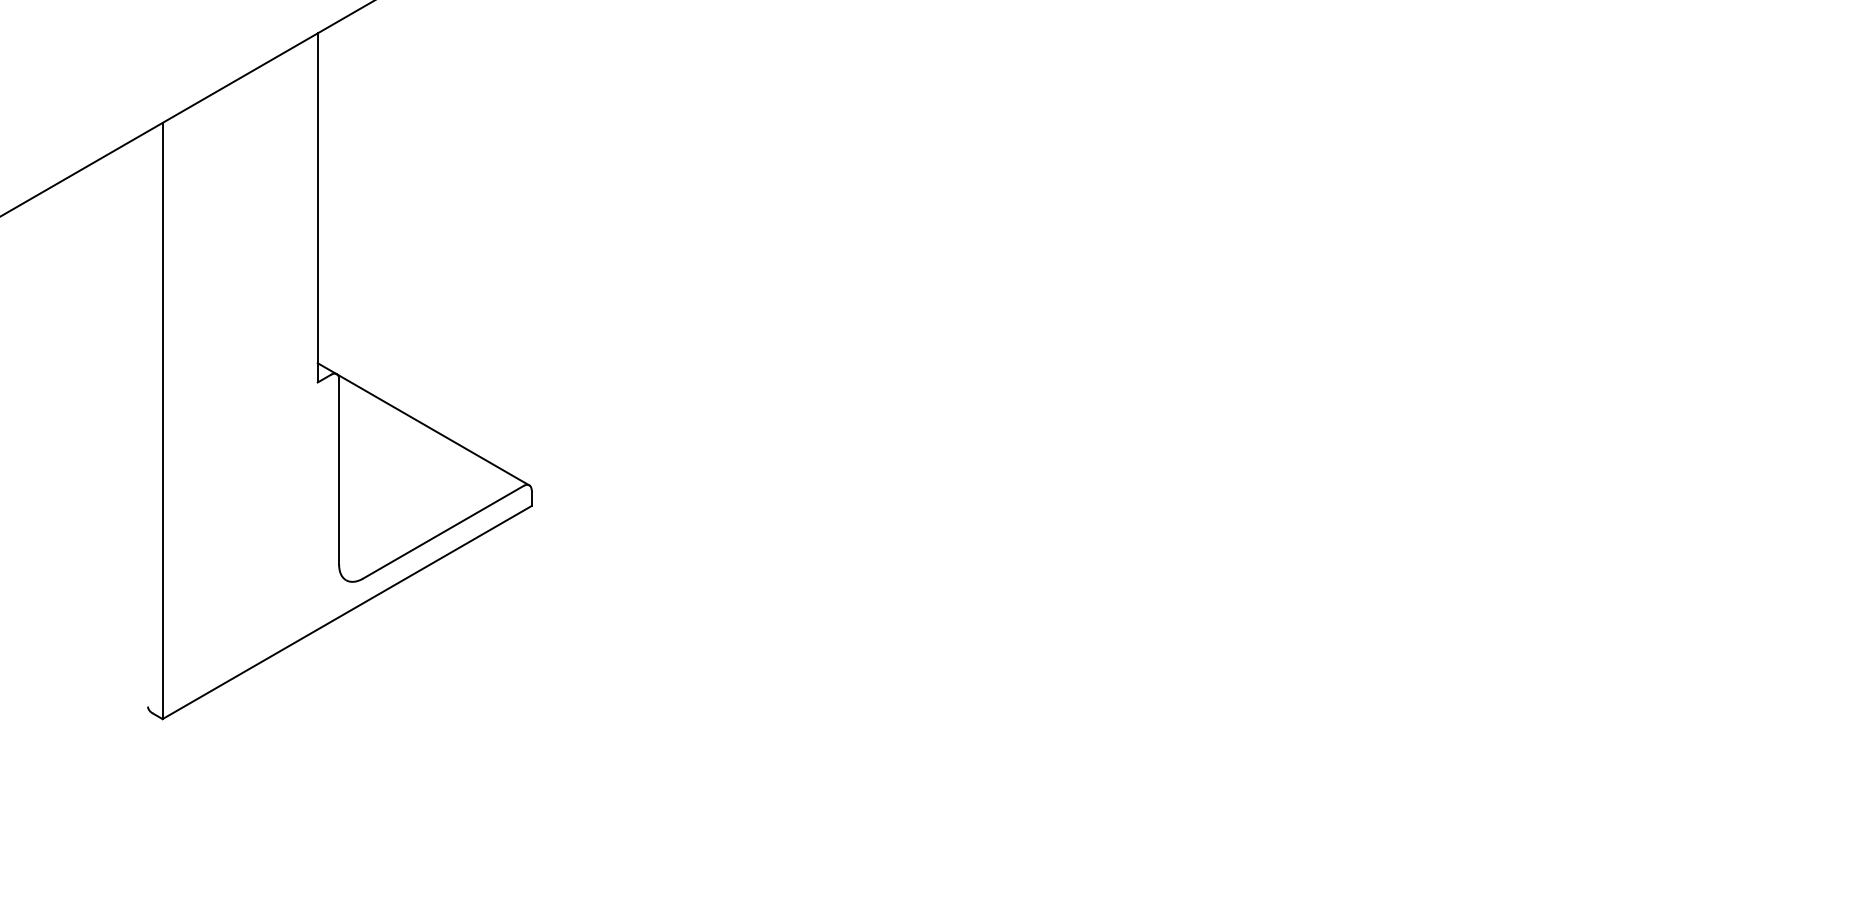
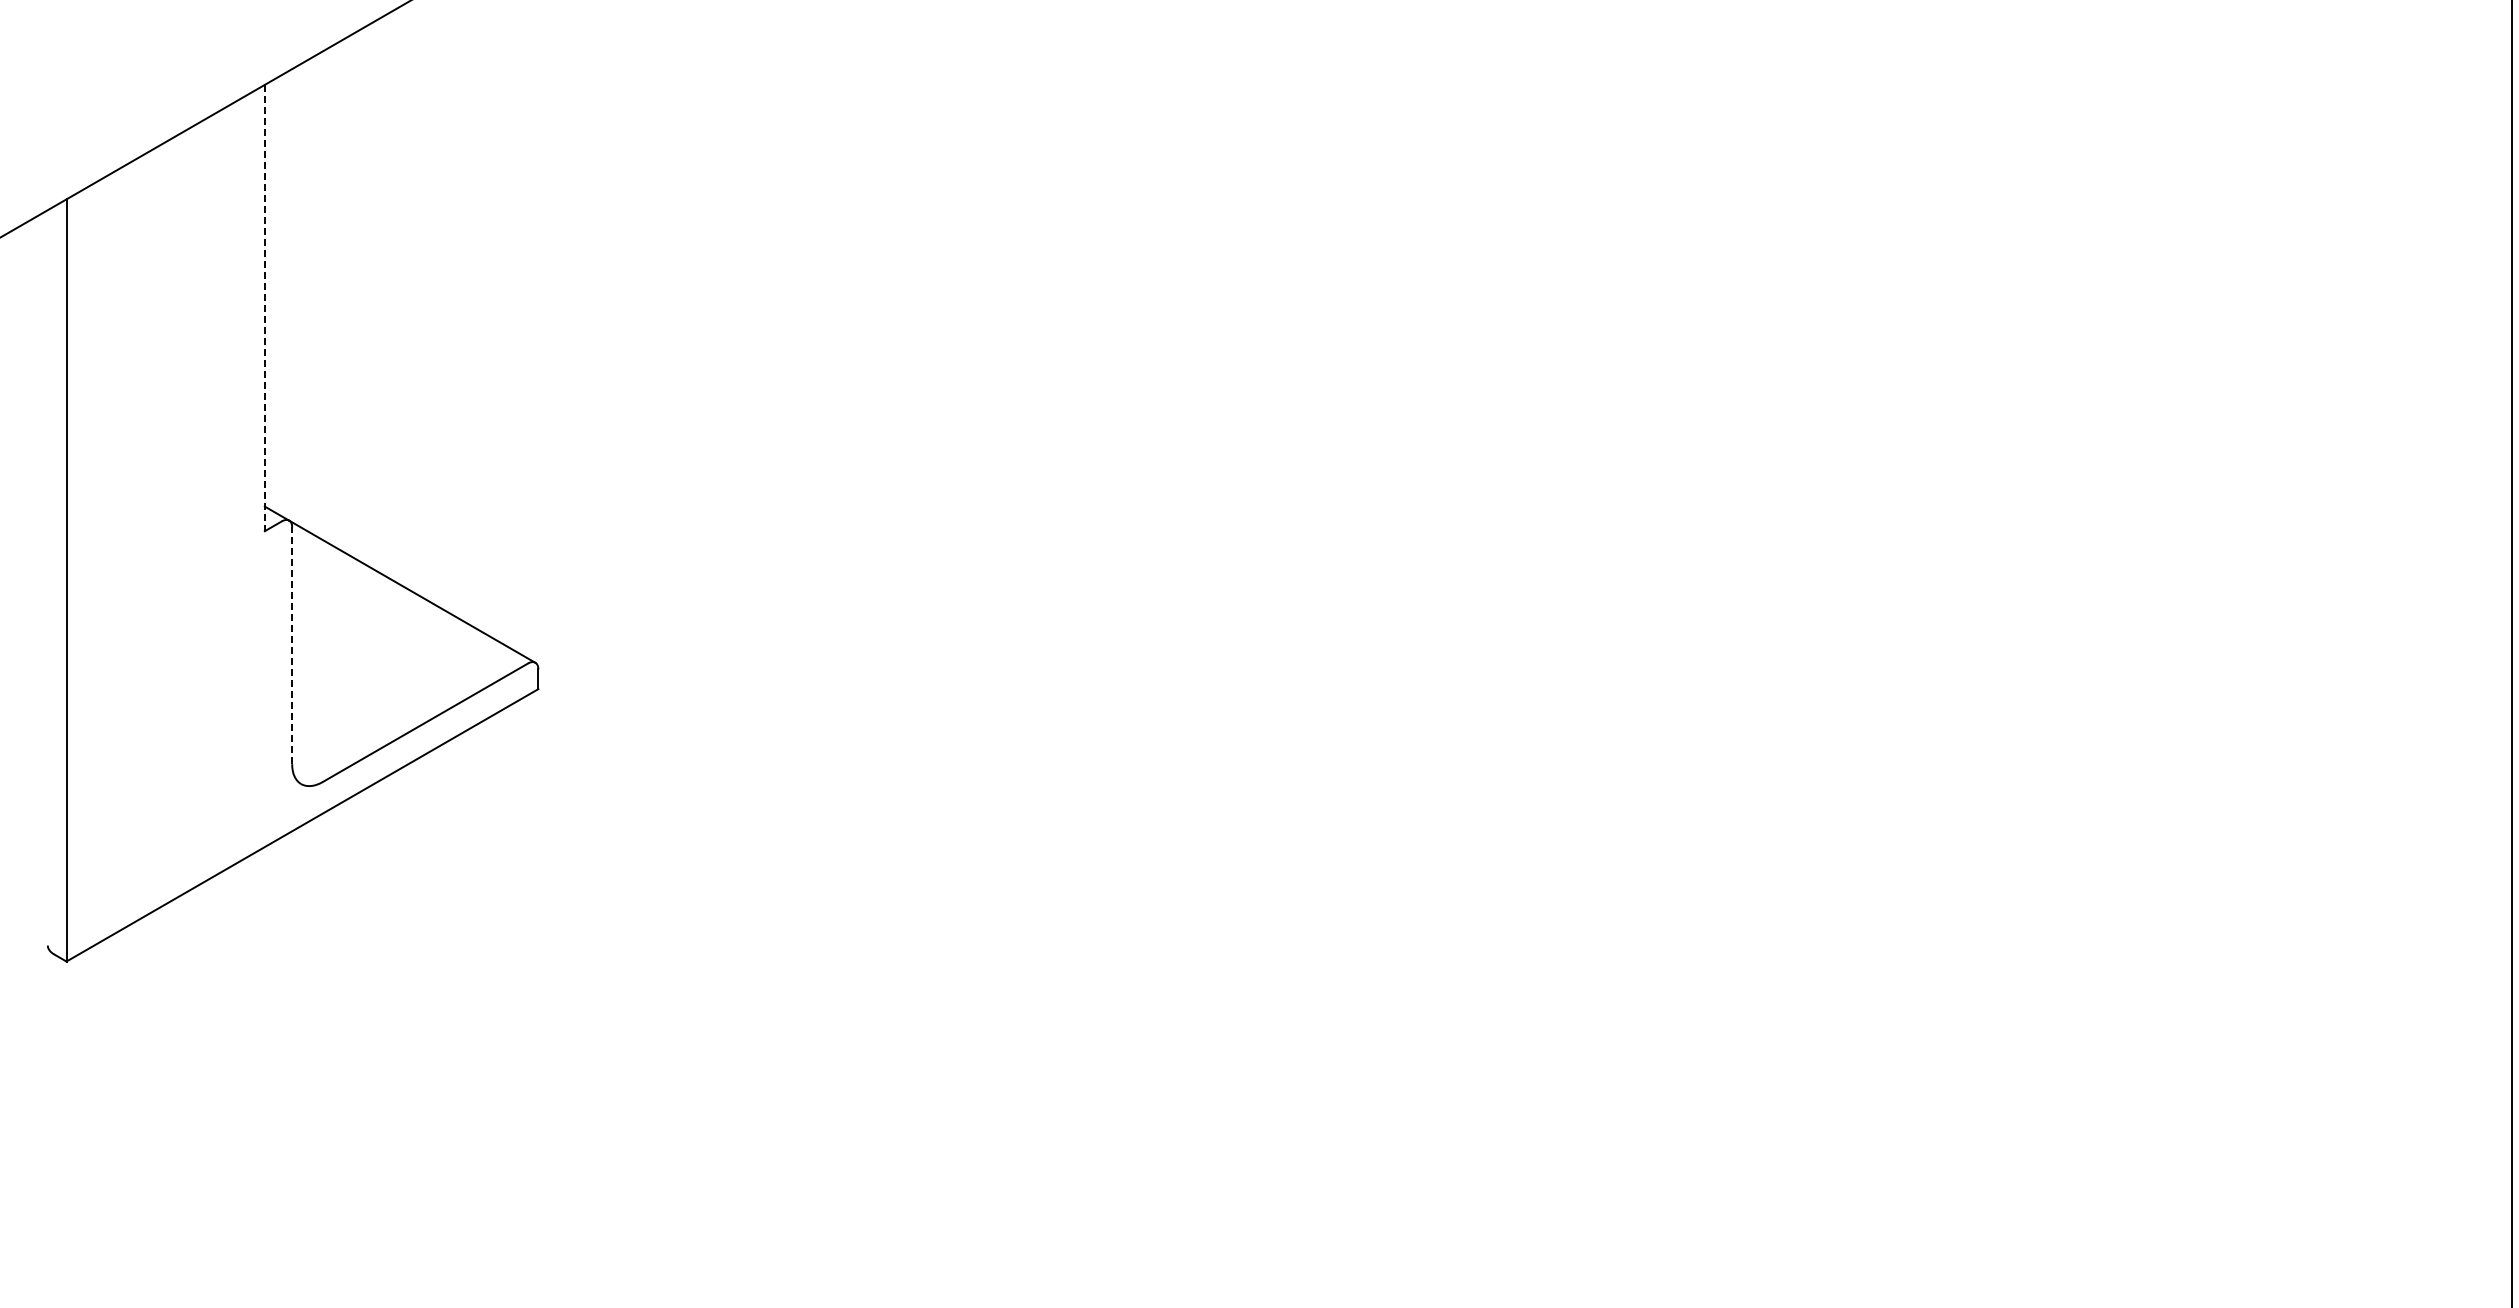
line: (317, 208) -> (264, 308), solid -> dashed
line: (339, 471) -> (292, 645), solid -> dashed

